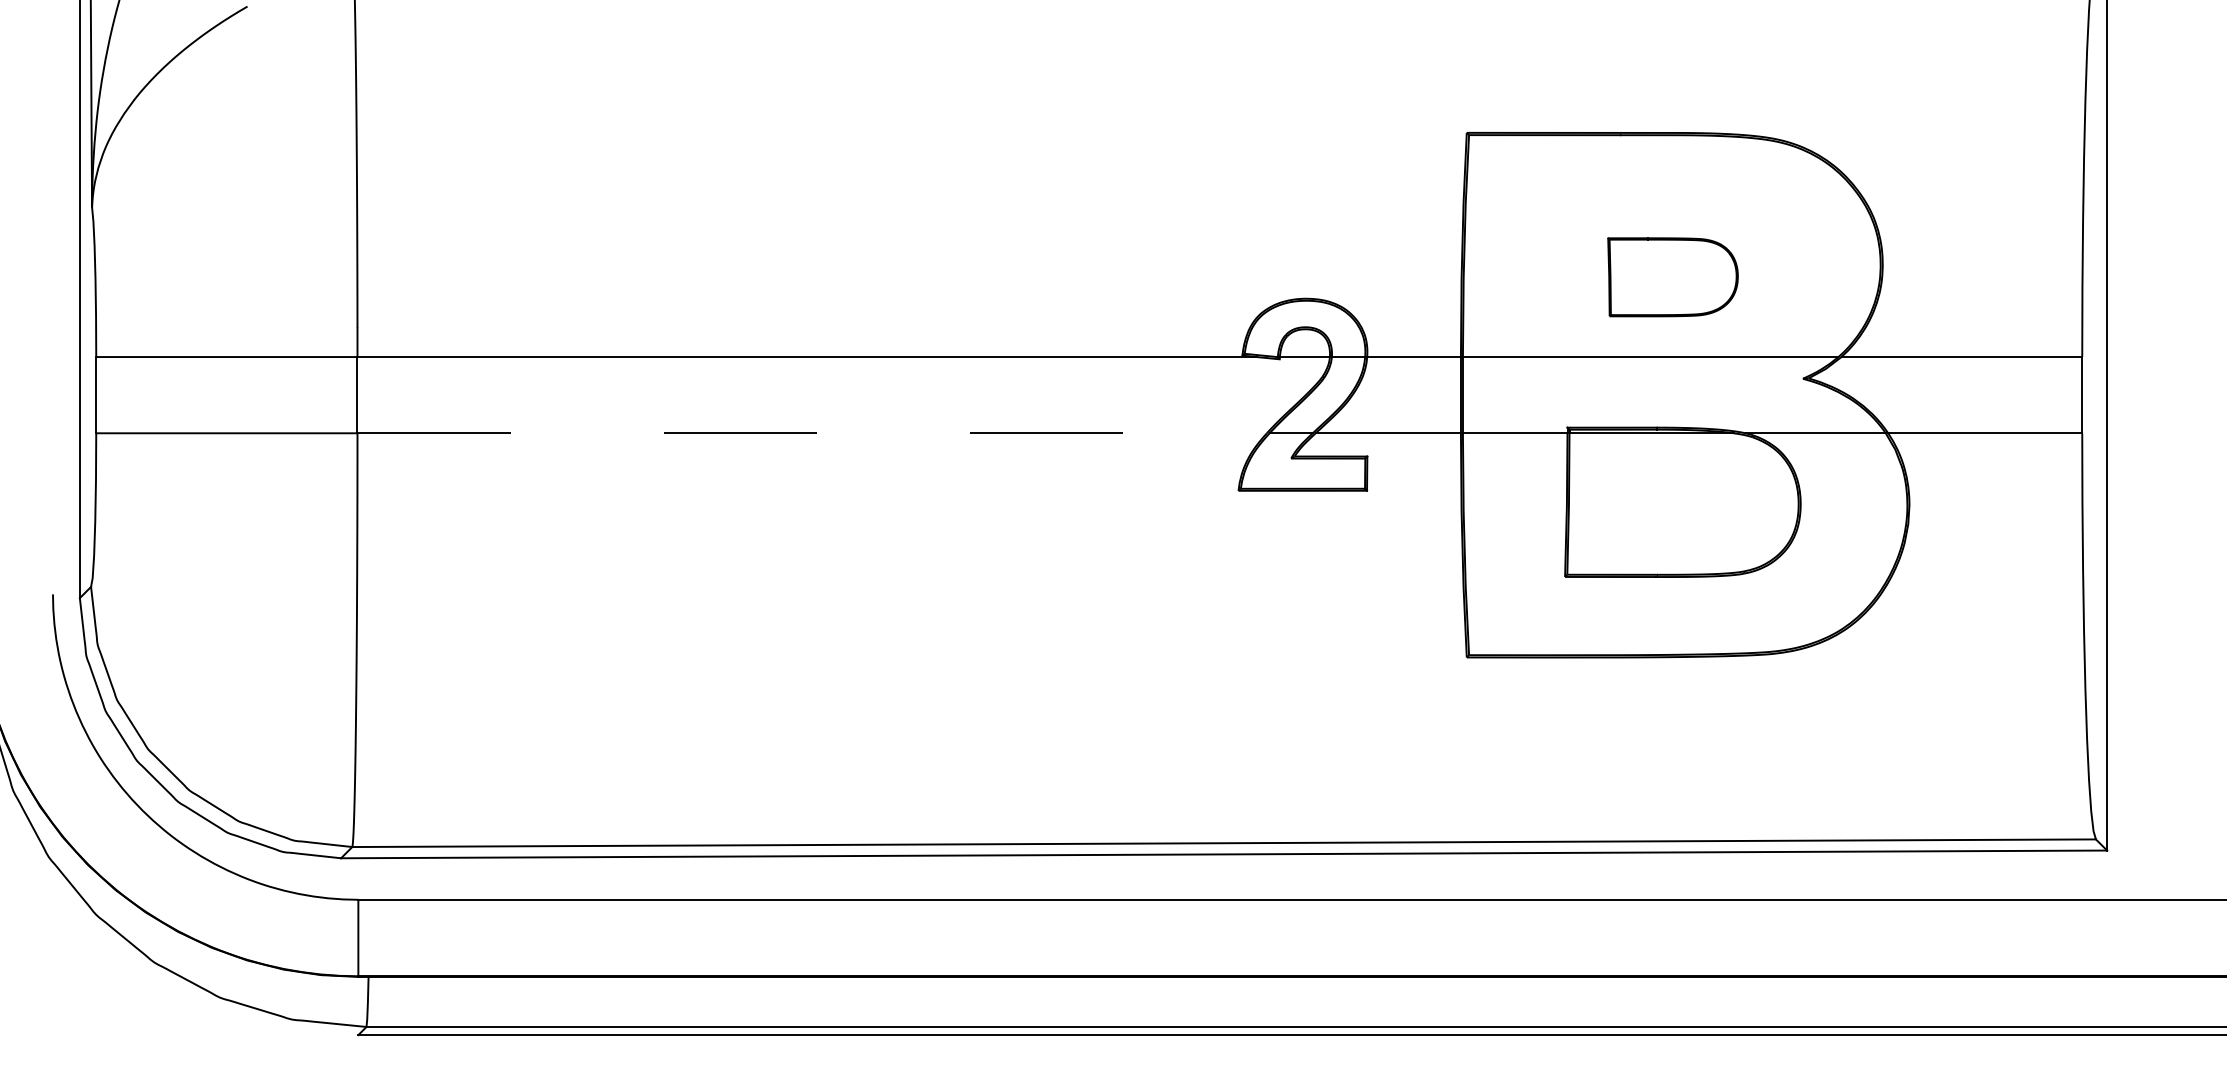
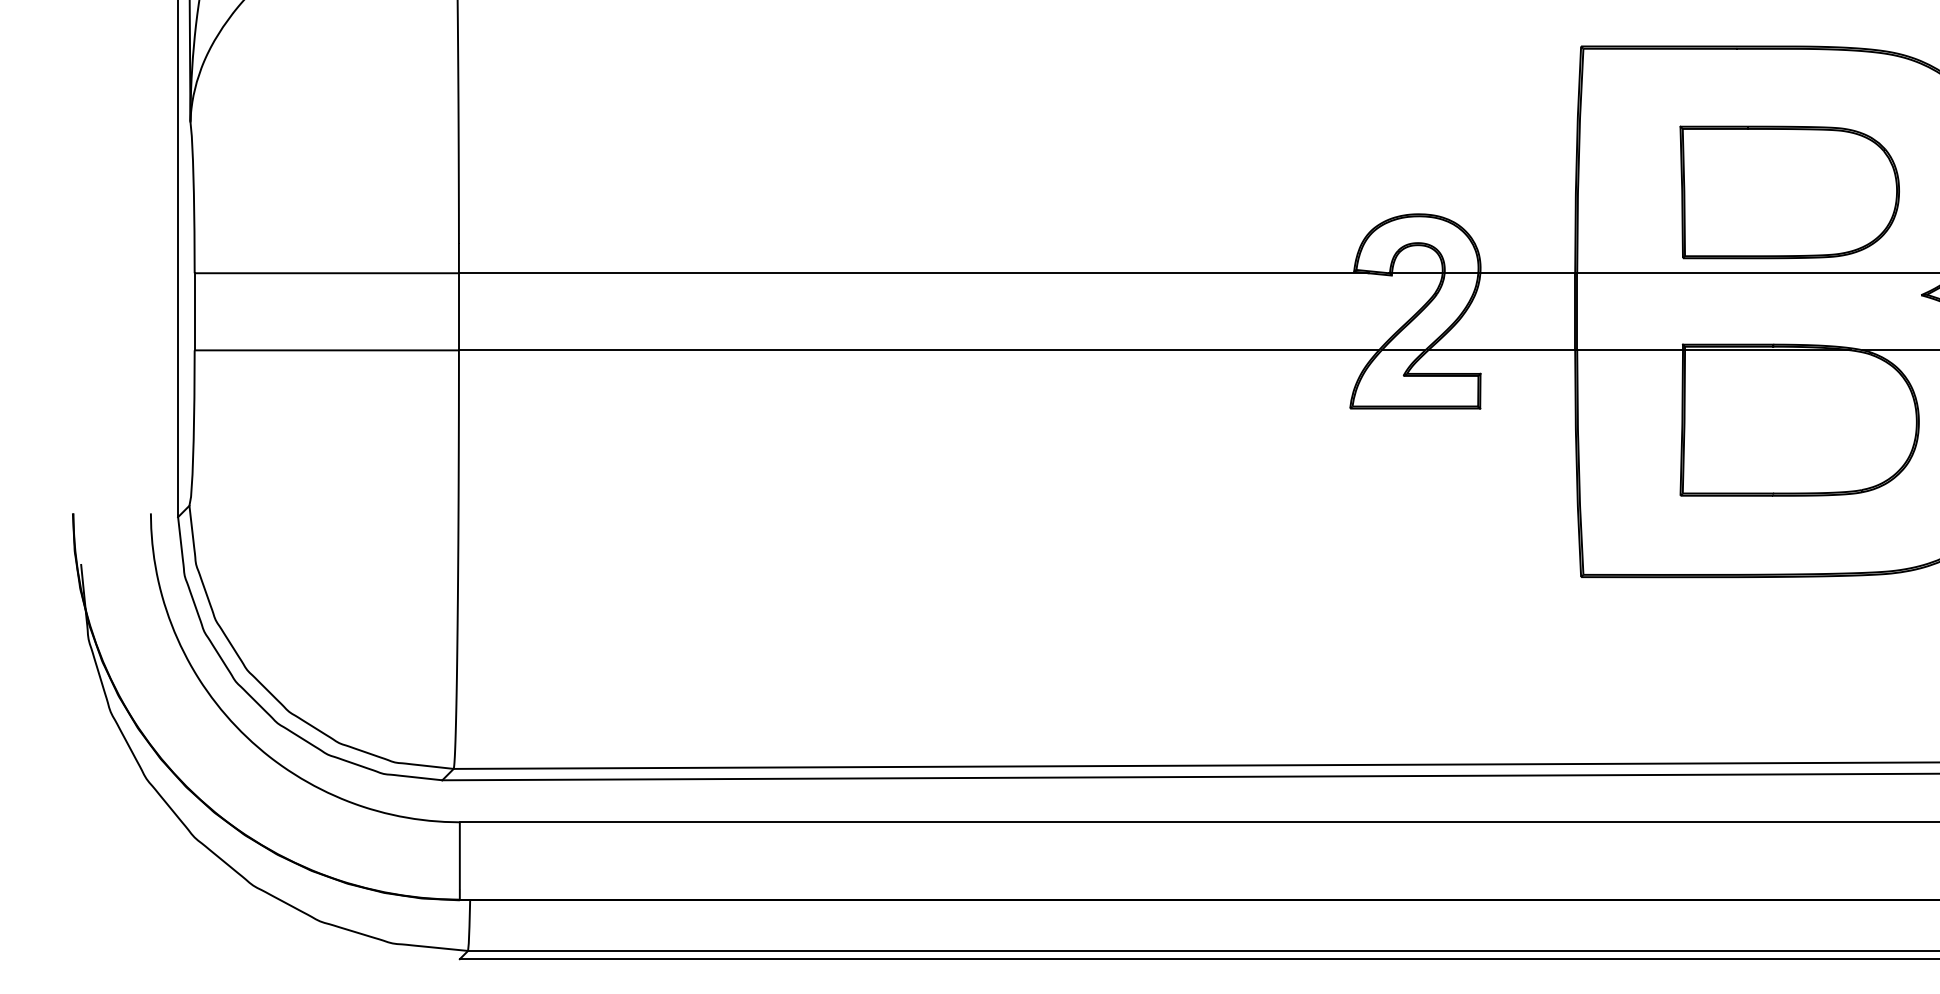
part: (1672, 277) -> (1789, 192), size x1.67
line: (812, 433) -> (919, 350), dashed -> solid

